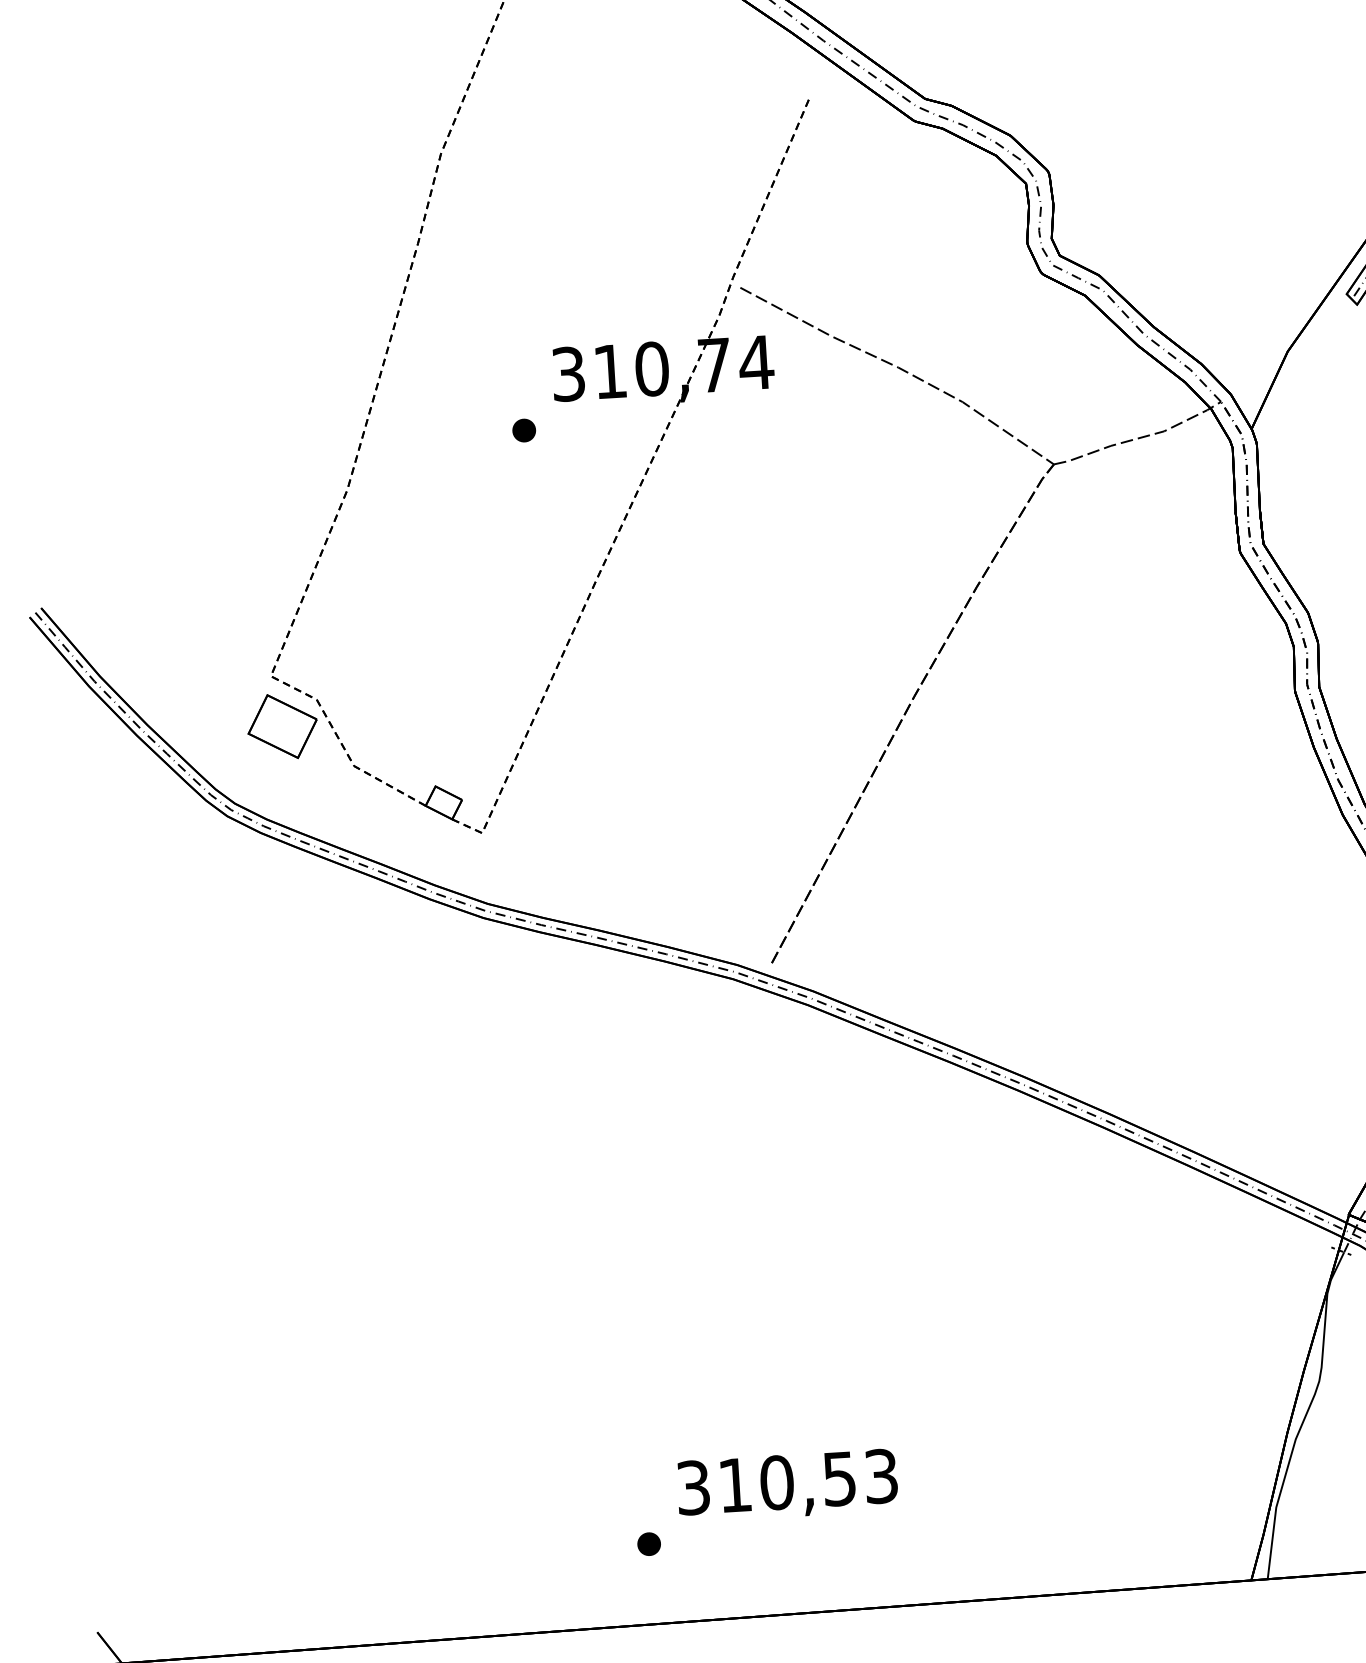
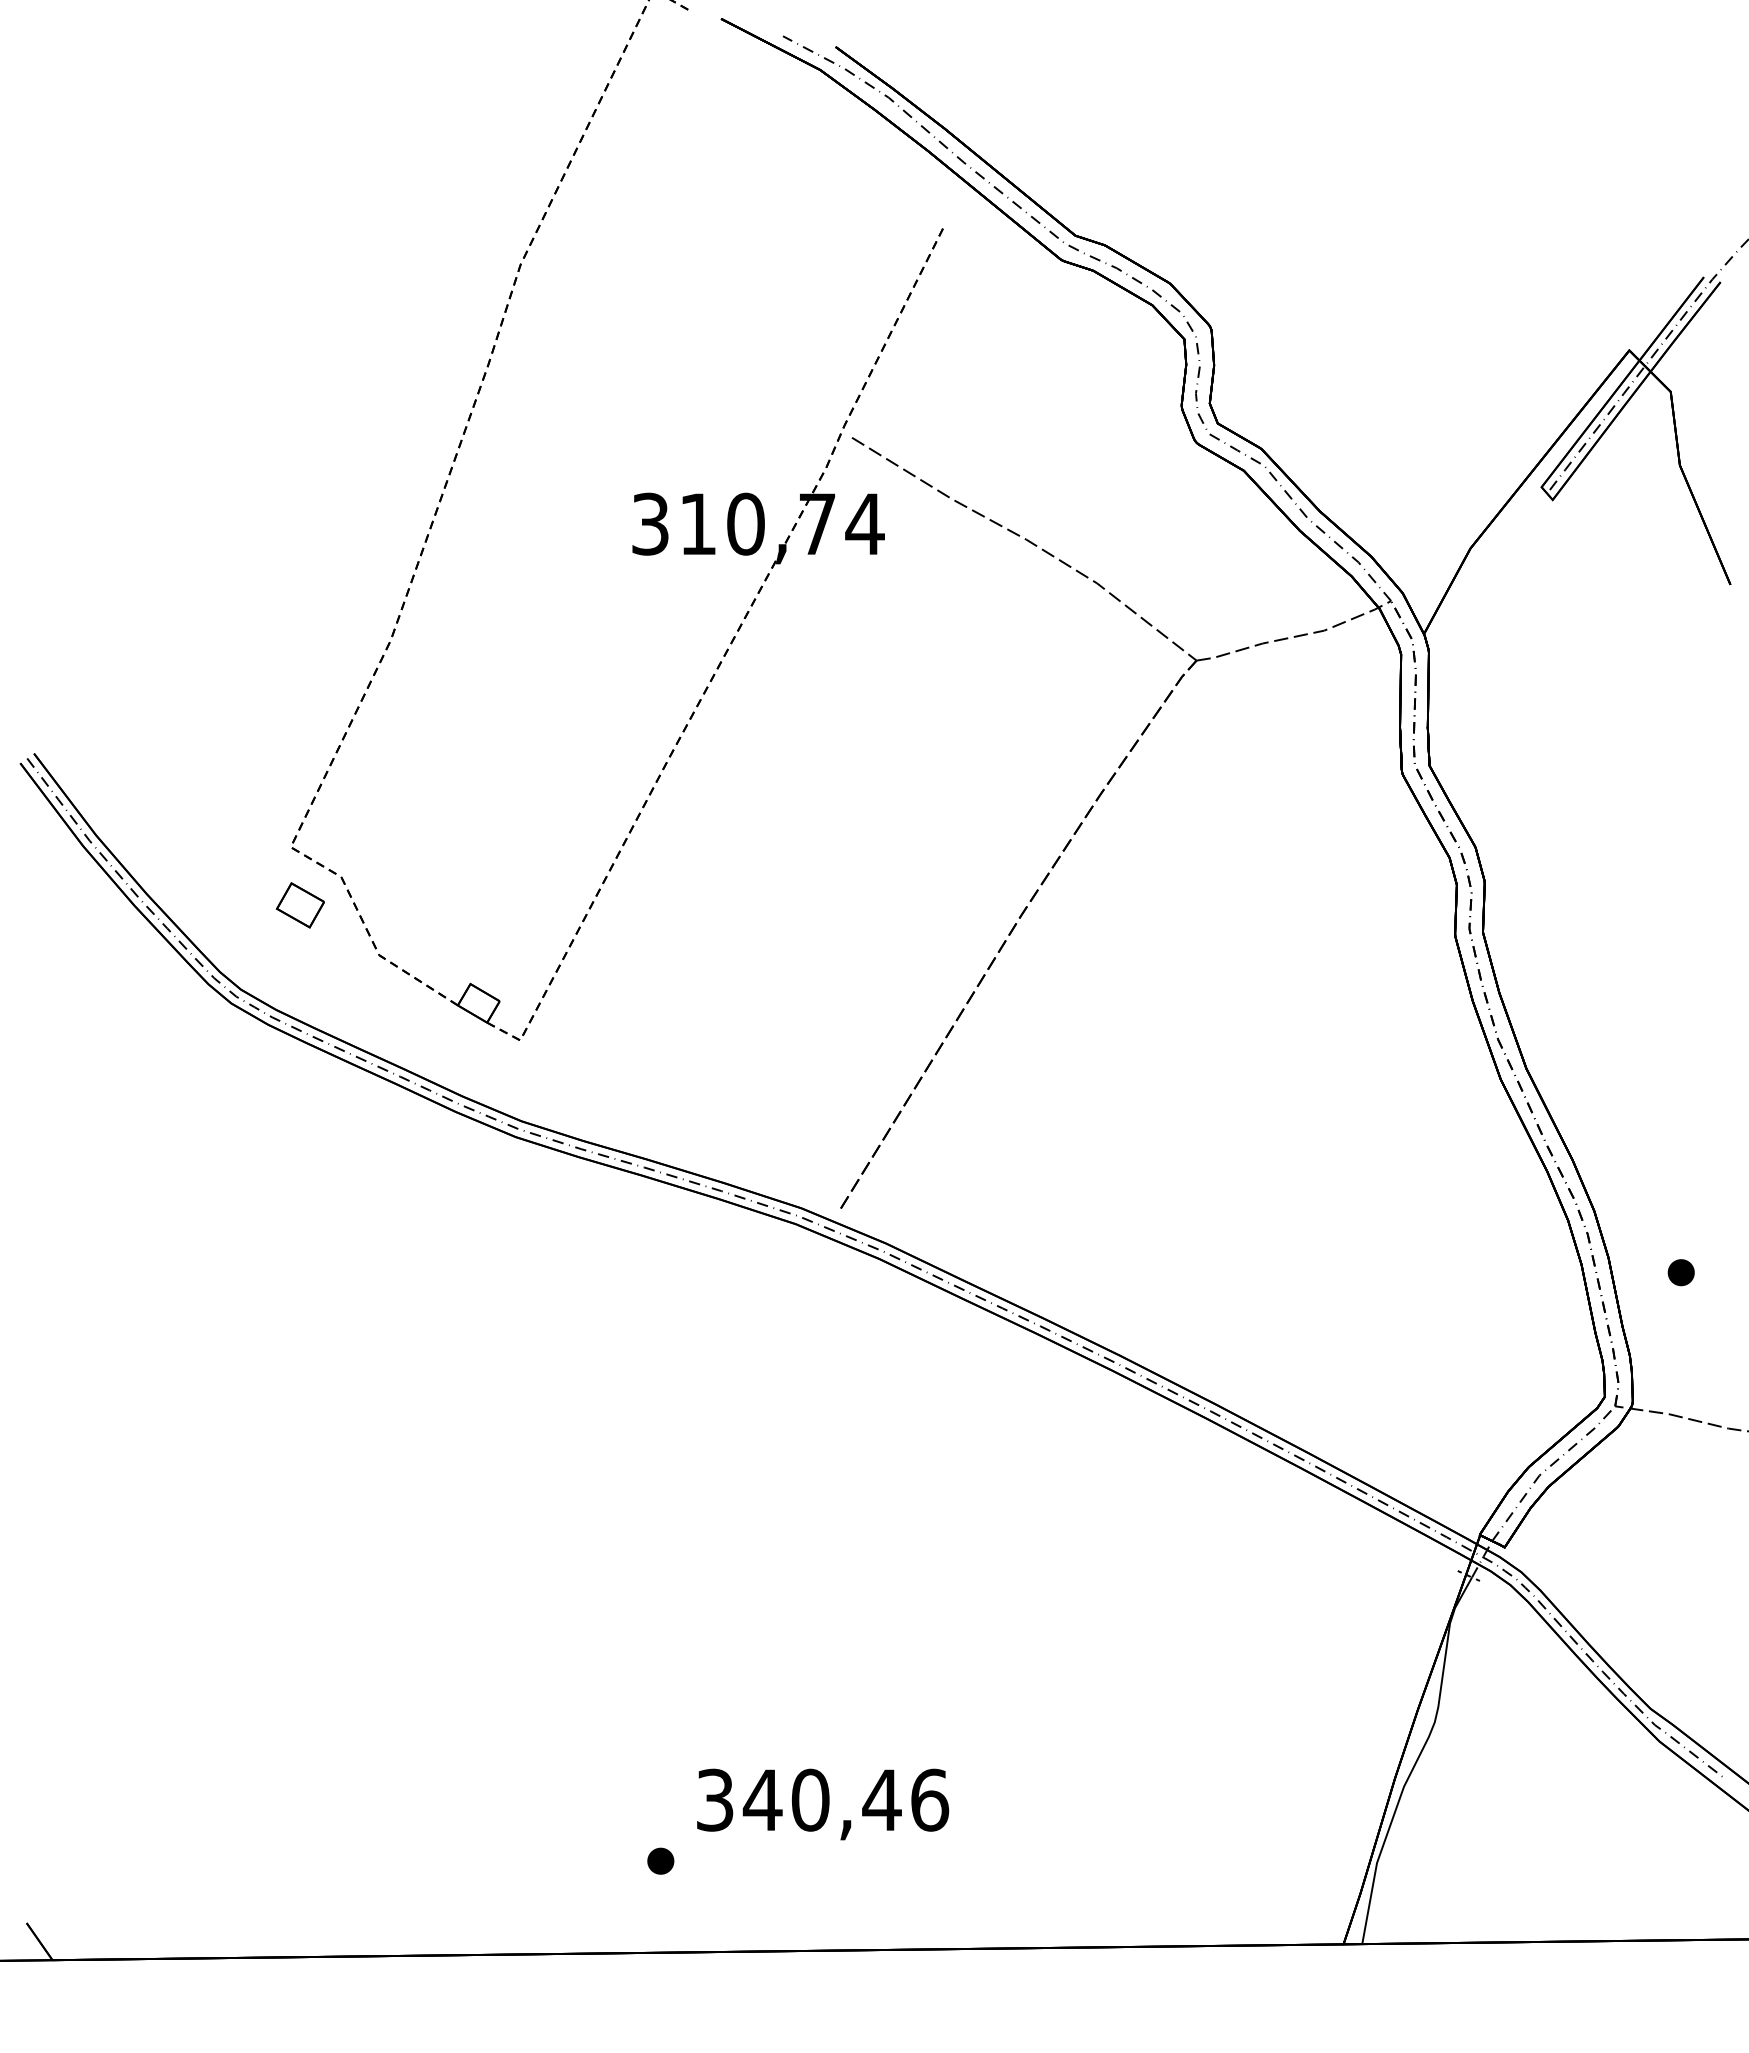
part: (523, 429) -> (595, 584), removed
part: (282, 726) -> (300, 905), size x0.6
text: (807, 1480) -> (845, 1799), 310,53 -> 340,46

